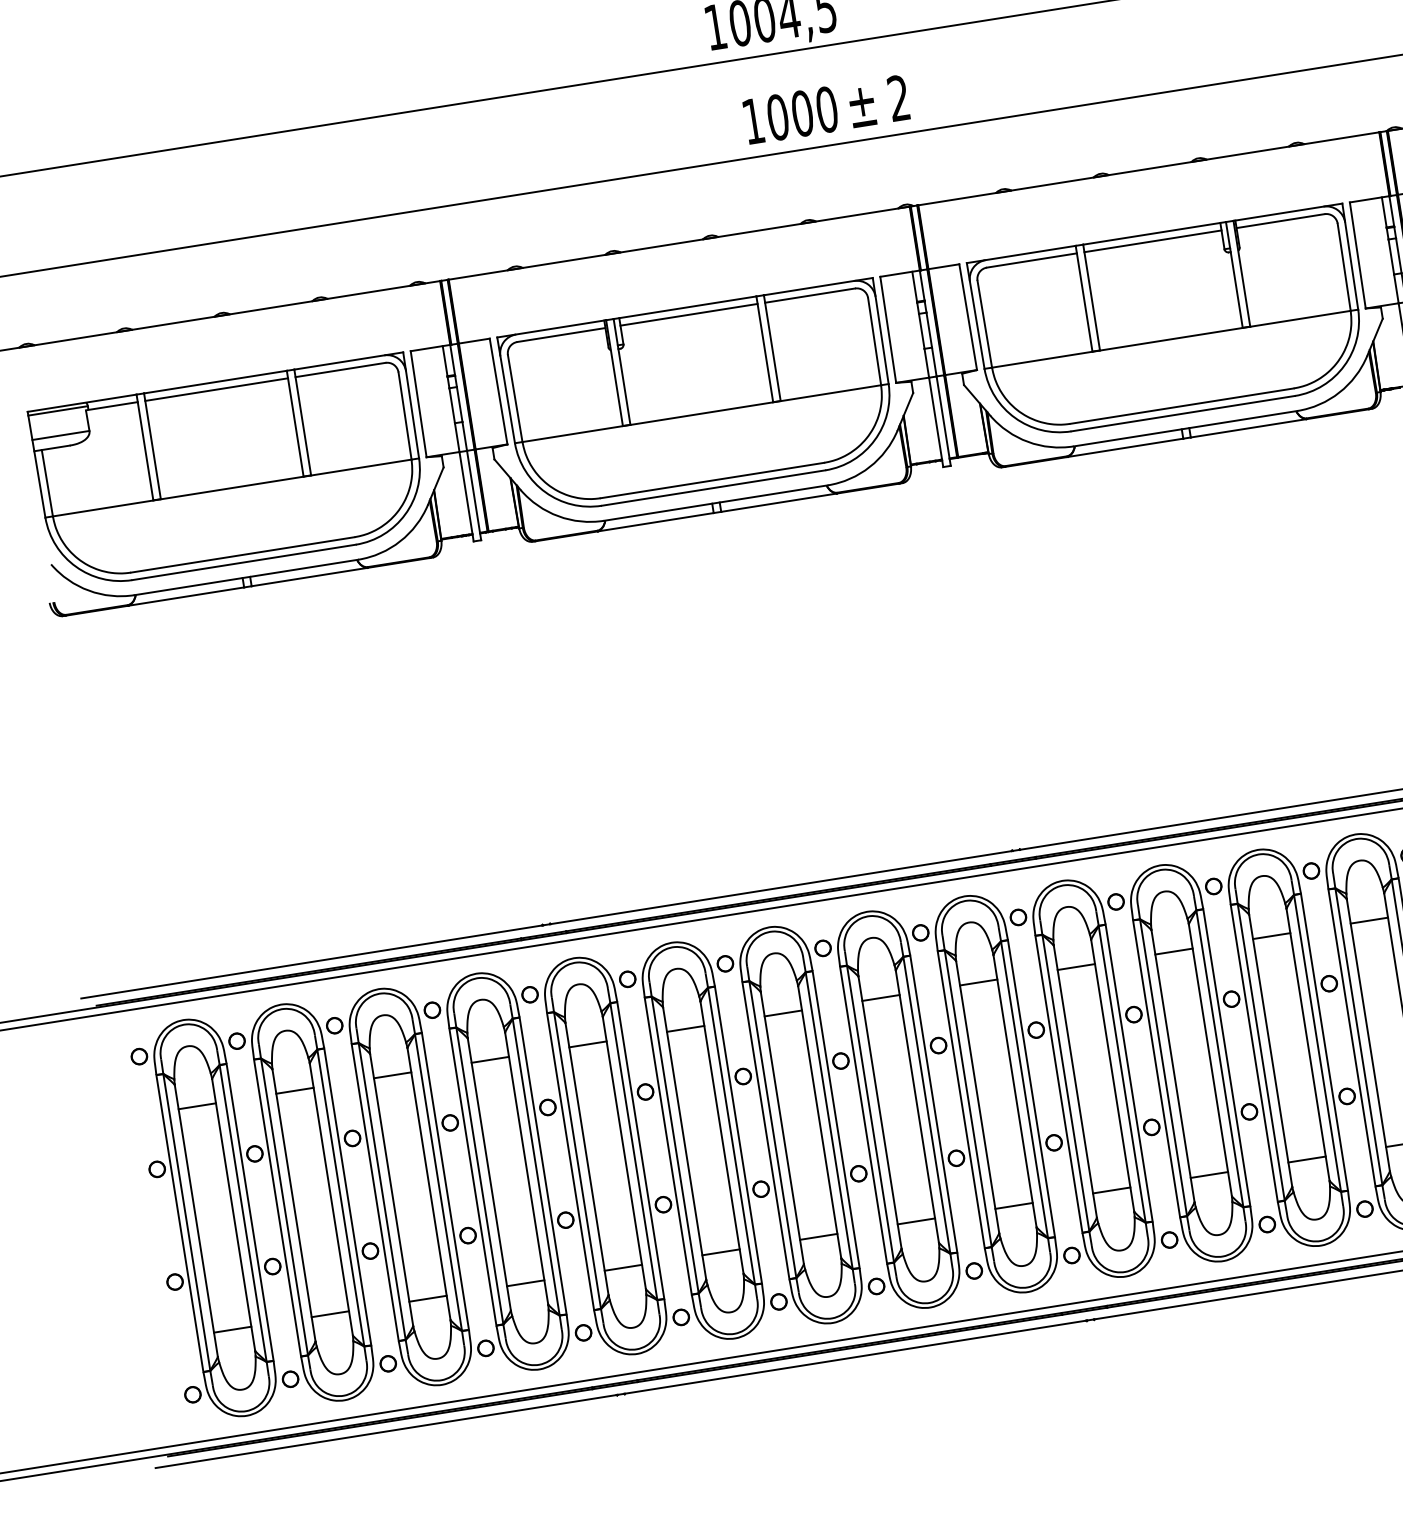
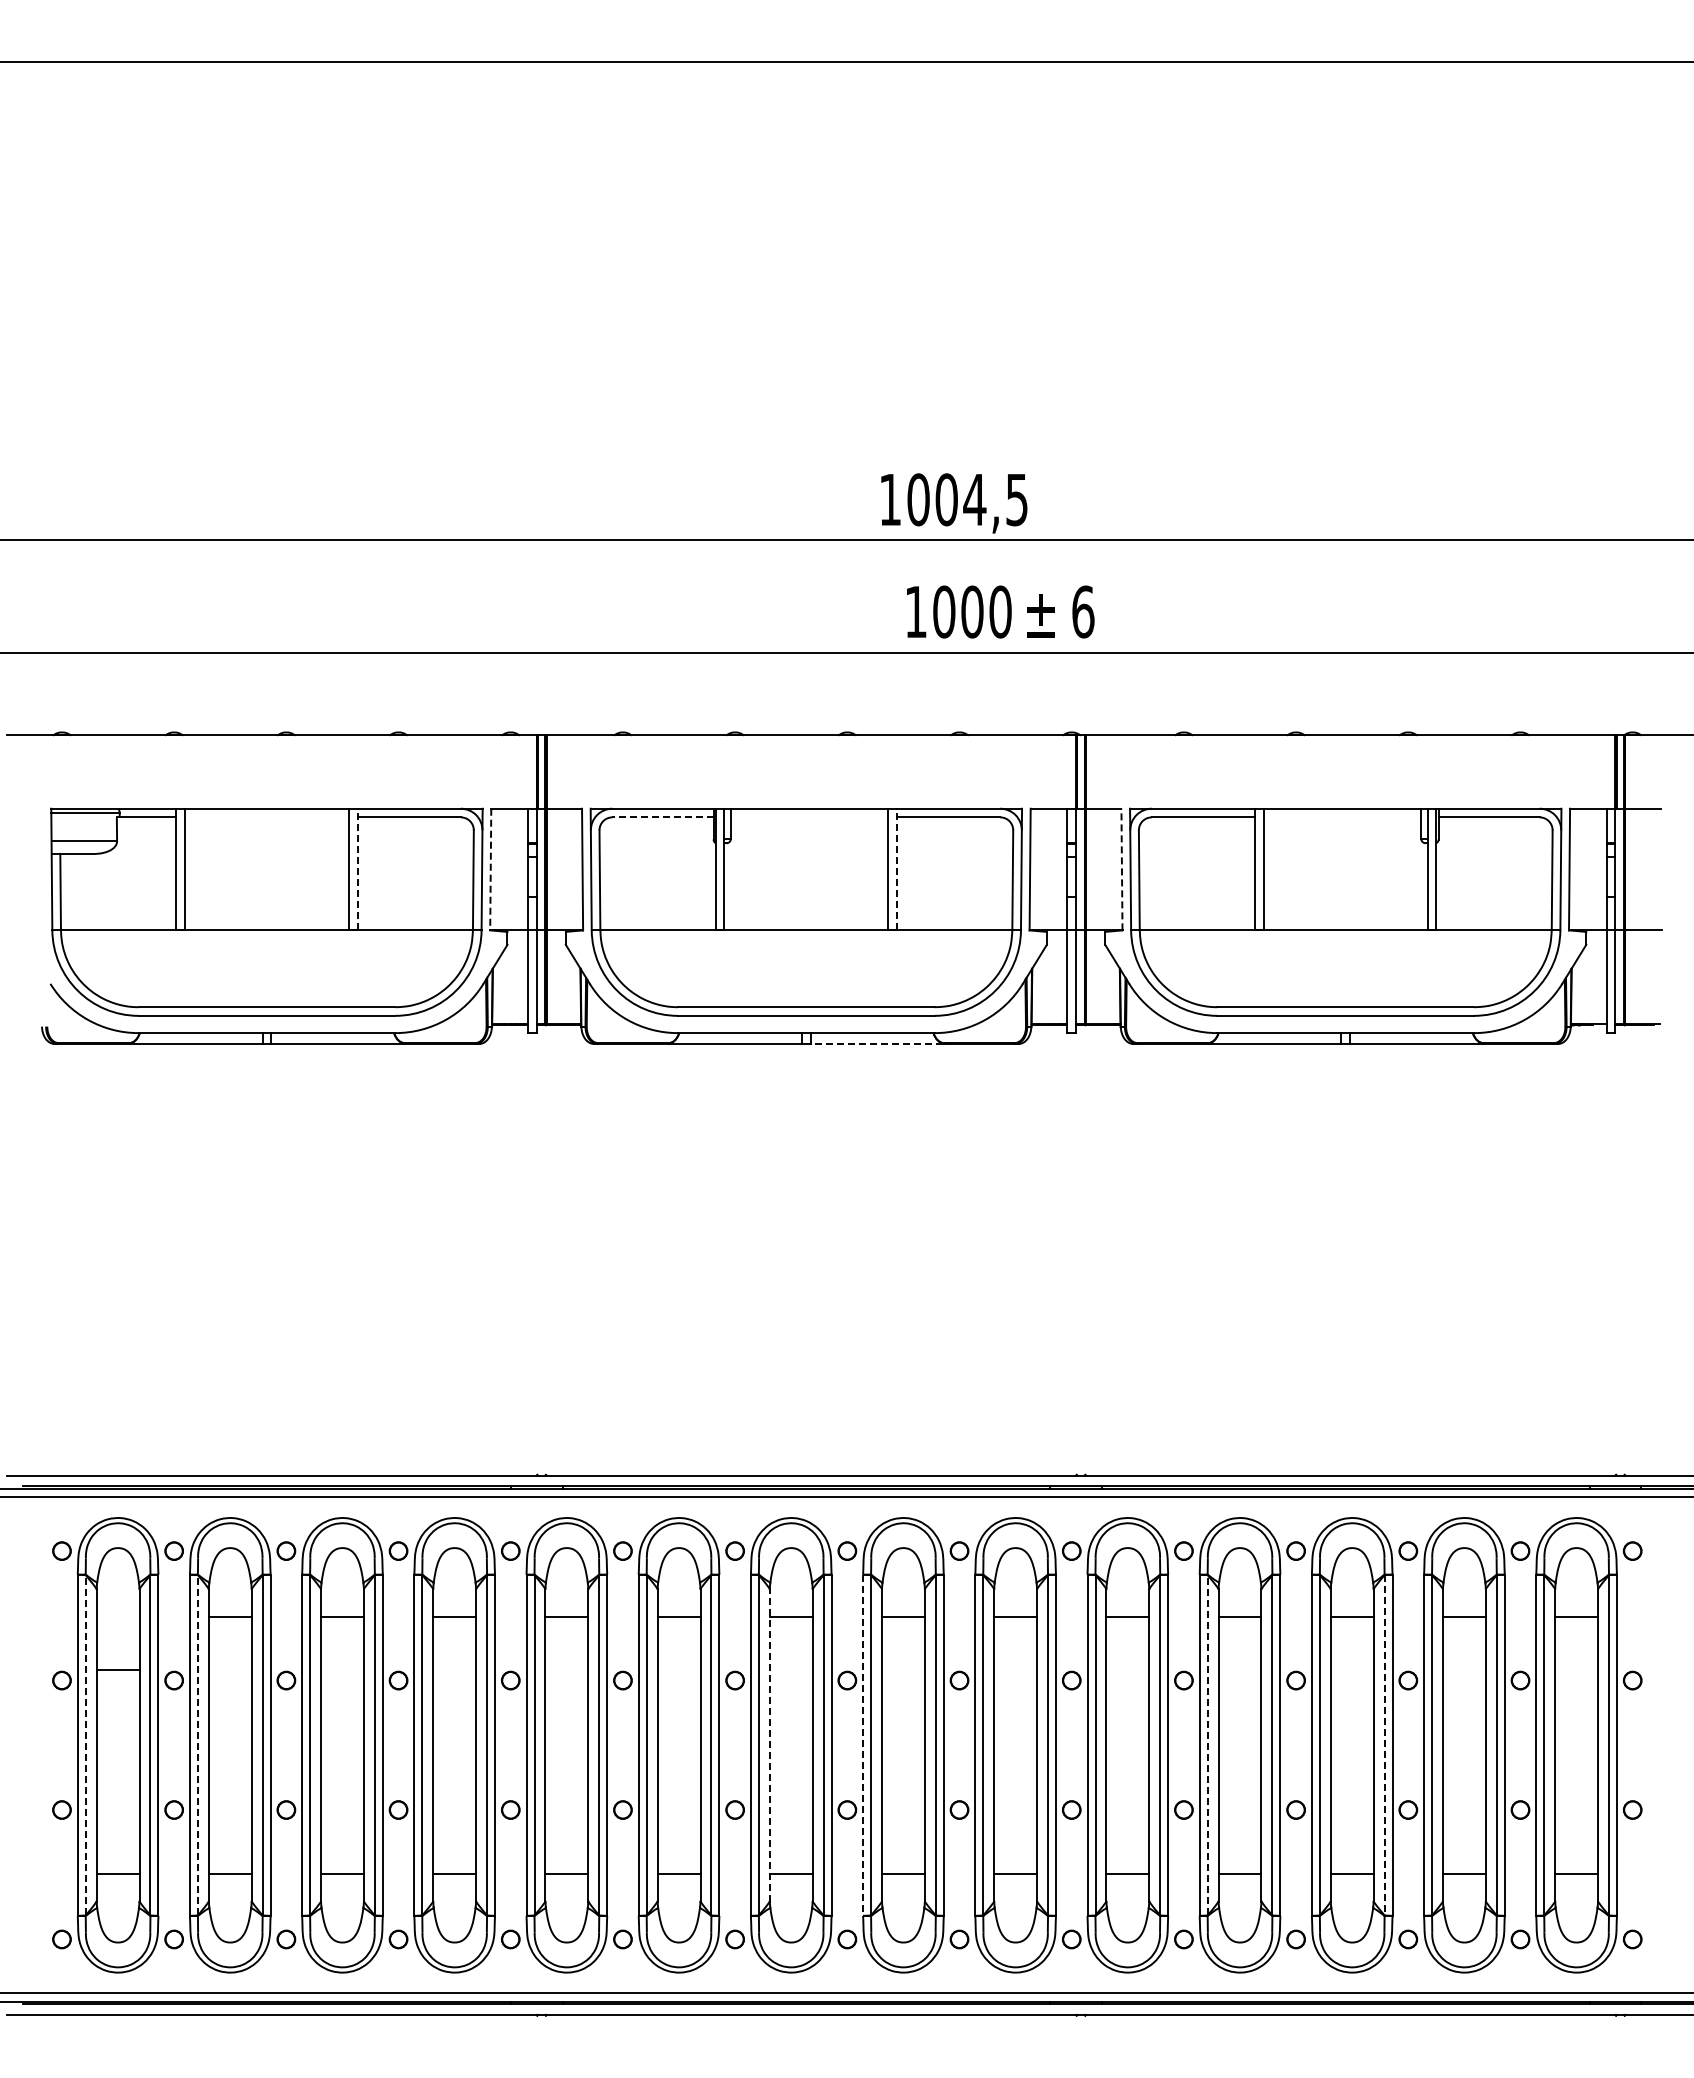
text: (899, 97) -> (1083, 611), 2 -> 6
line: (1152, 241) -> (1342, 817), removed
line: (688, 314) -> (809, 817), removed
line: (967, 317) -> (1121, 869), solid -> dashed
line: (561, 335) -> (663, 817), solid -> dashed
line: (771, 348) -> (896, 869), solid -> dashed
line: (216, 389) -> (266, 817), removed
line: (418, 404) -> (490, 869), solid -> dashed
line: (302, 422) -> (357, 869), solid -> dashed
line: (778, 502) -> (876, 1043), solid -> dashed
line: (1317, 1043) -> (1384, 1745), solid -> dashed
line: (1163, 1067) -> (1207, 1744), solid -> dashed
line: (196, 1105) -> (117, 1669), moved
line: (863, 1115) -> (863, 1745), solid -> dashed
line: (781, 1127) -> (769, 1744), solid -> dashed
line: (284, 1206) -> (197, 1744), solid -> dashed
line: (186, 1221) -> (85, 1744), solid -> dashed

